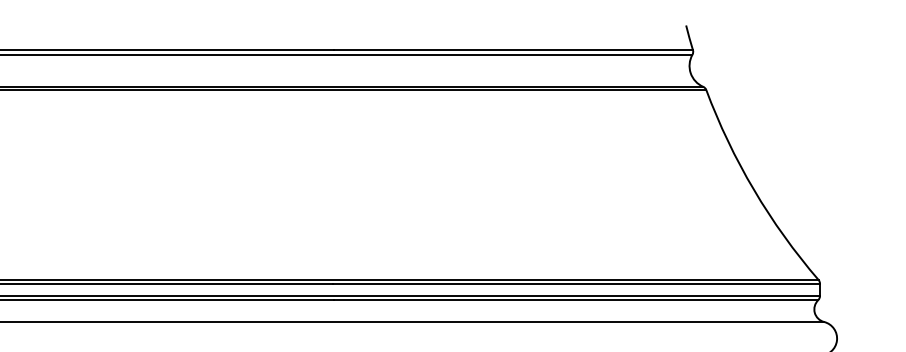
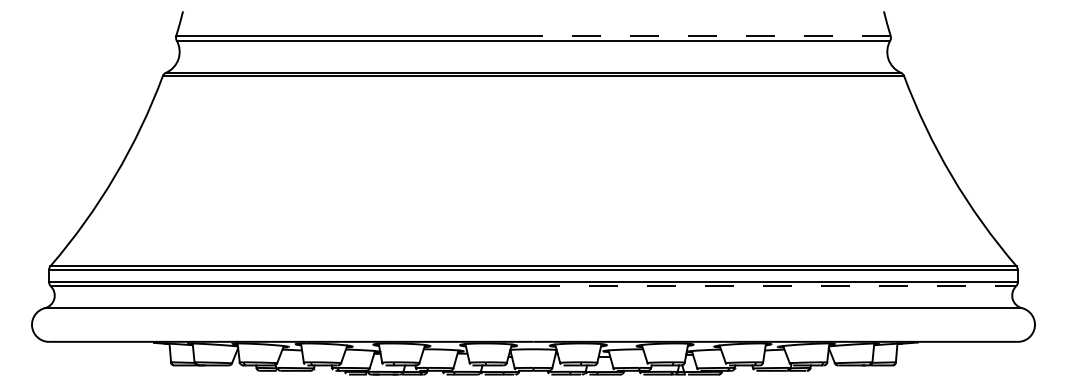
line: (513, 50) -> (711, 36), solid -> dashed
line: (576, 300) -> (774, 286), solid -> dashed

